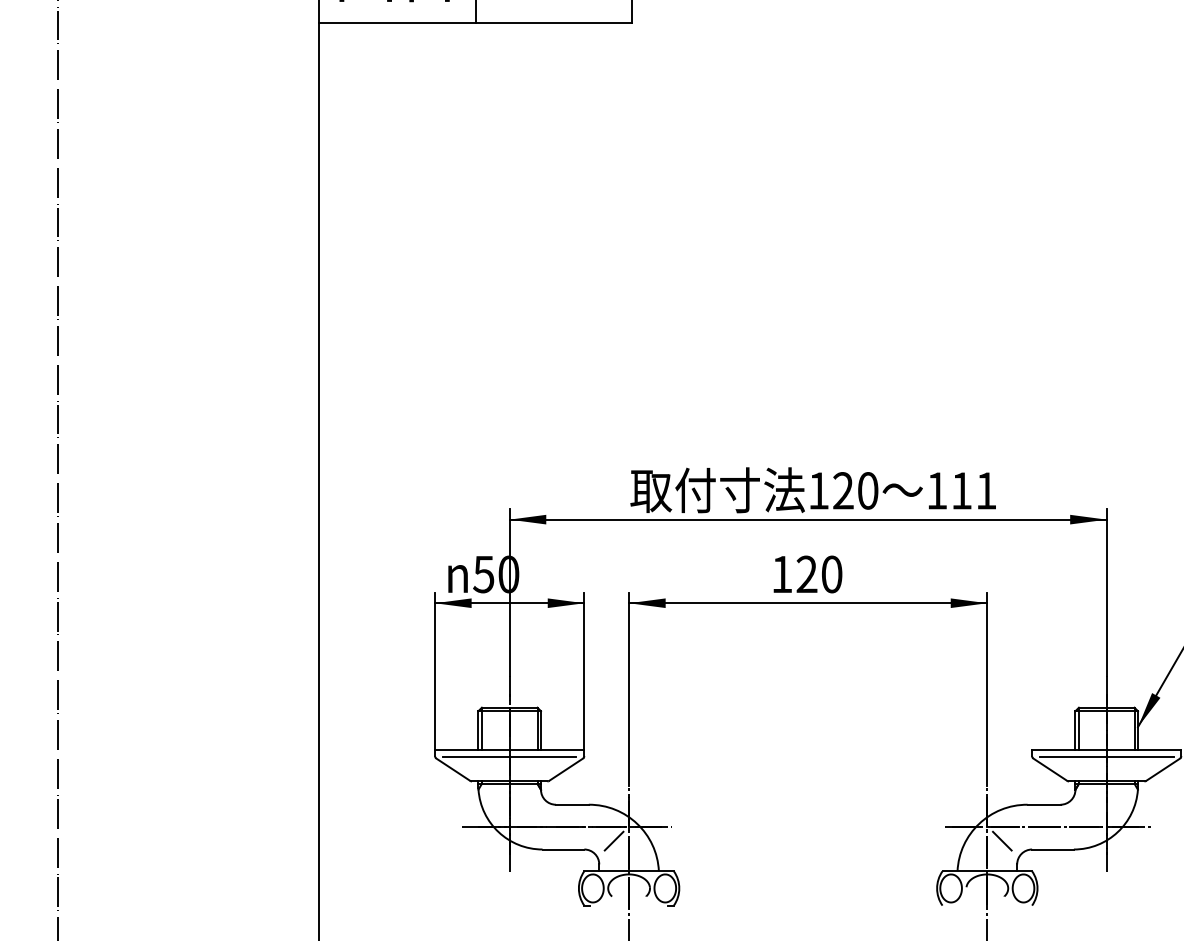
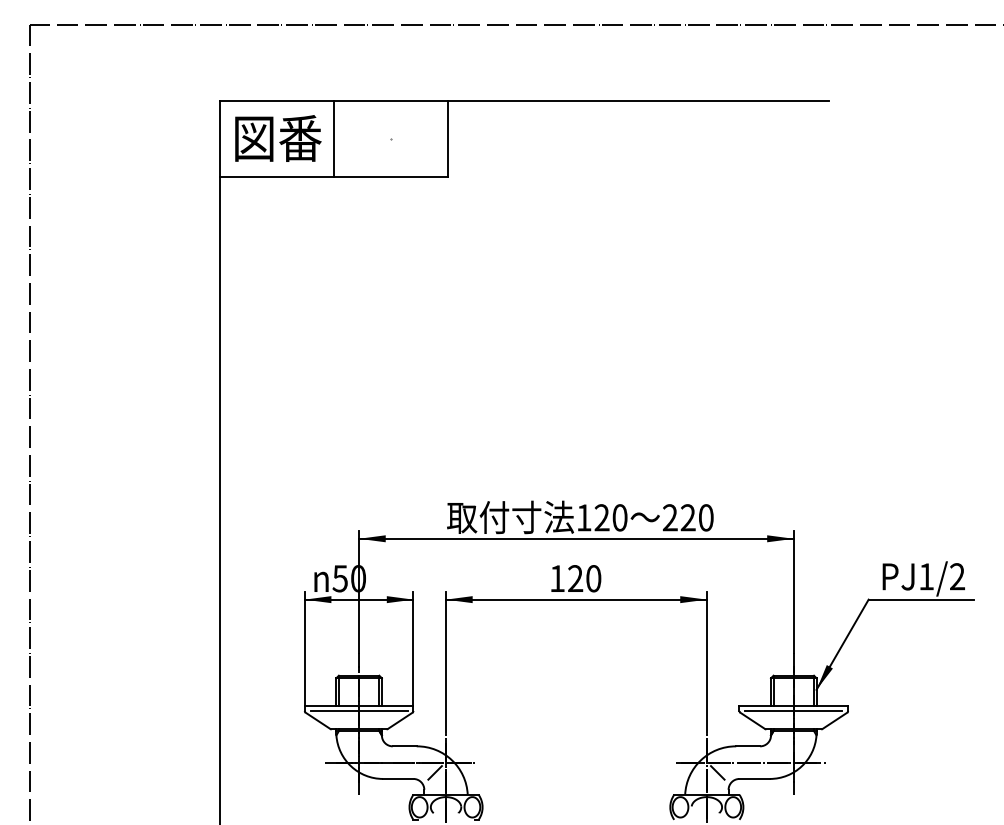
text: (960, 490) -> (687, 517), 111 -> 220

